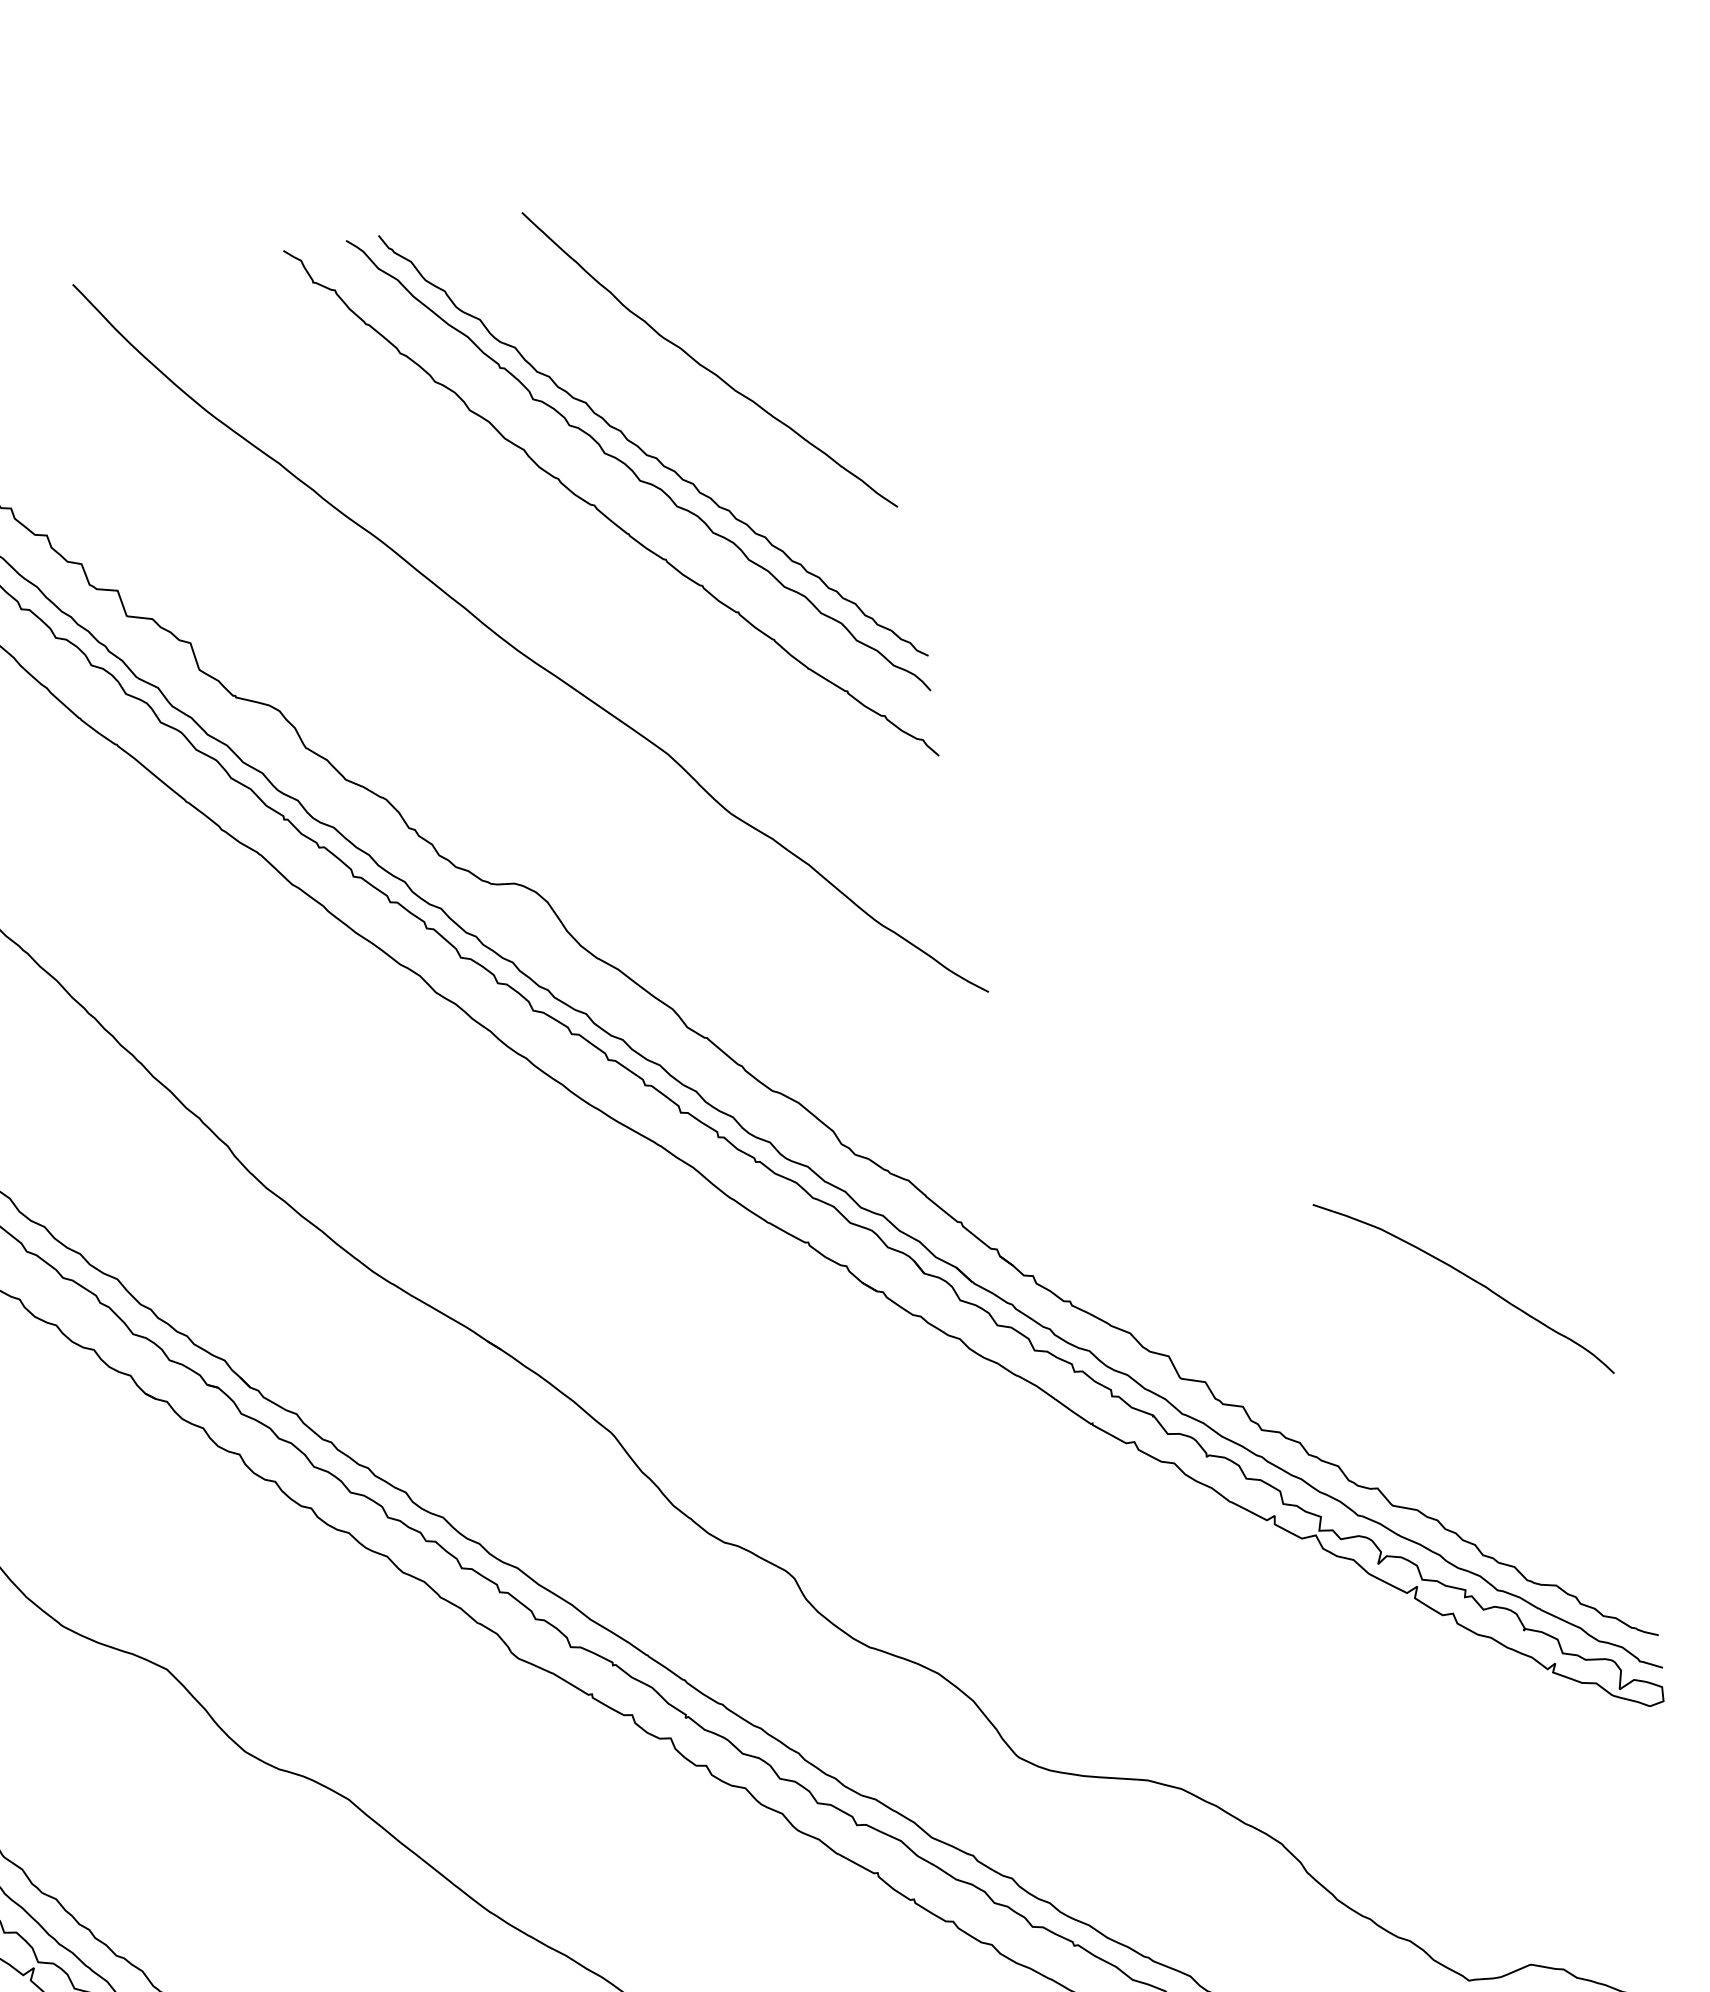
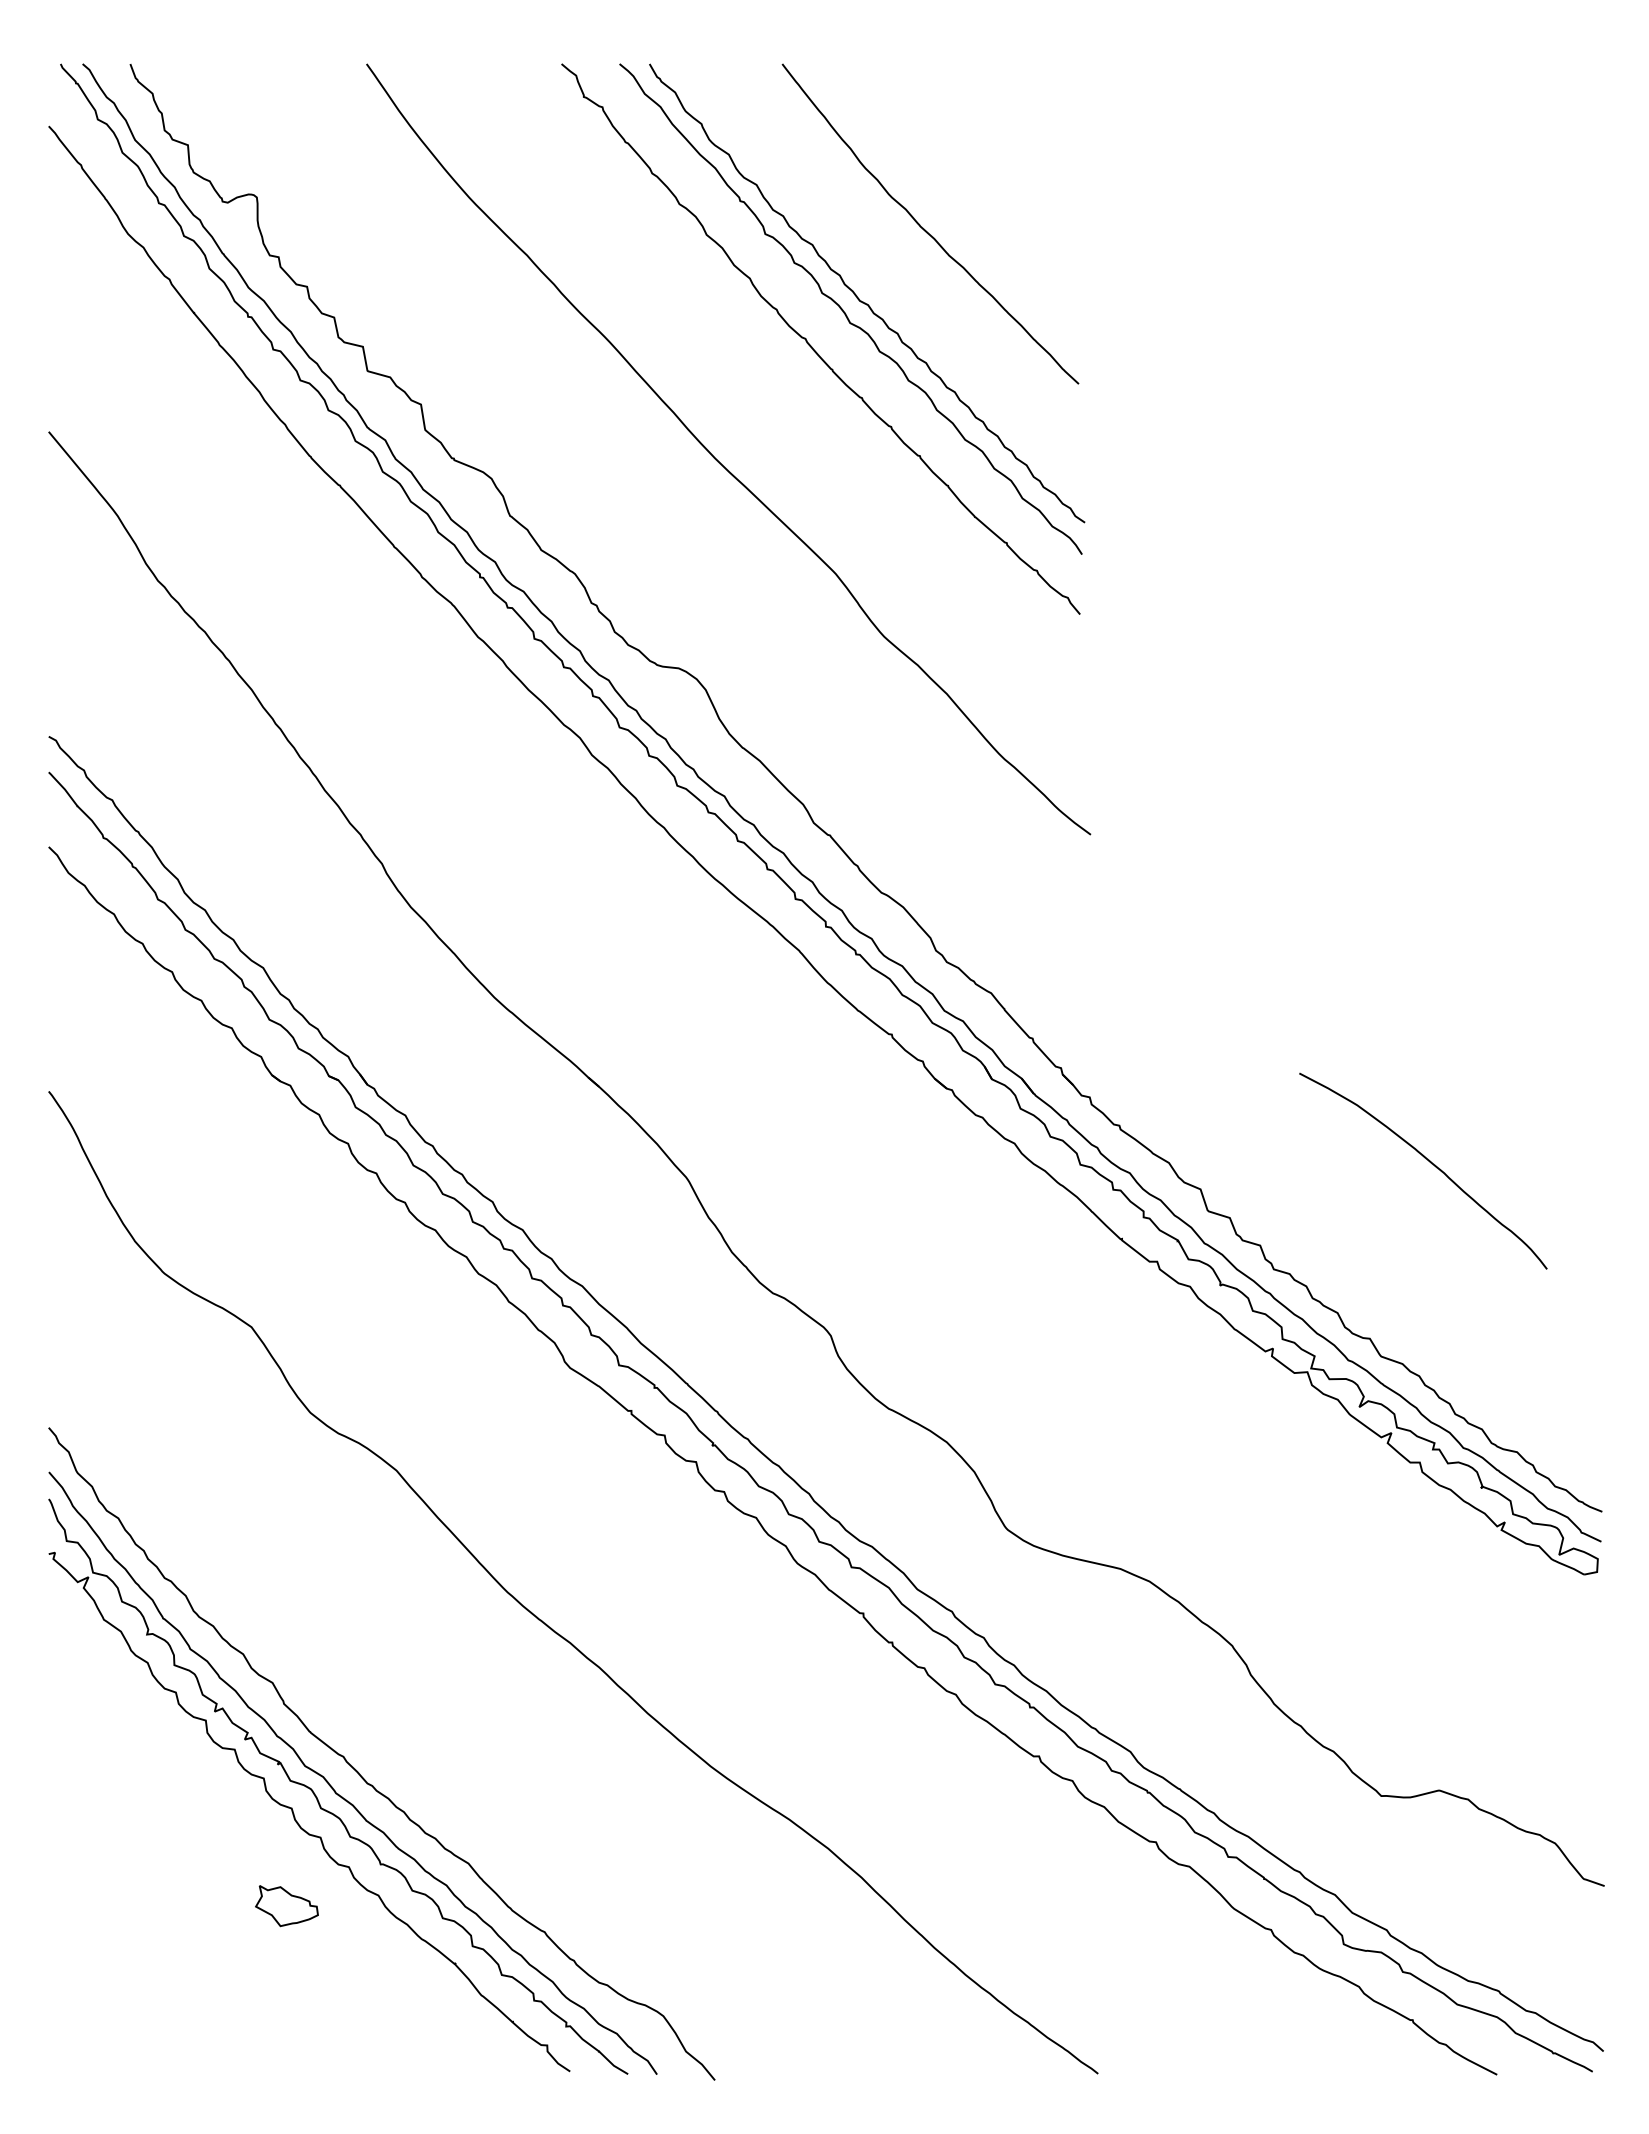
curve: (1470, 1279) -> (1430, 1163), moved

